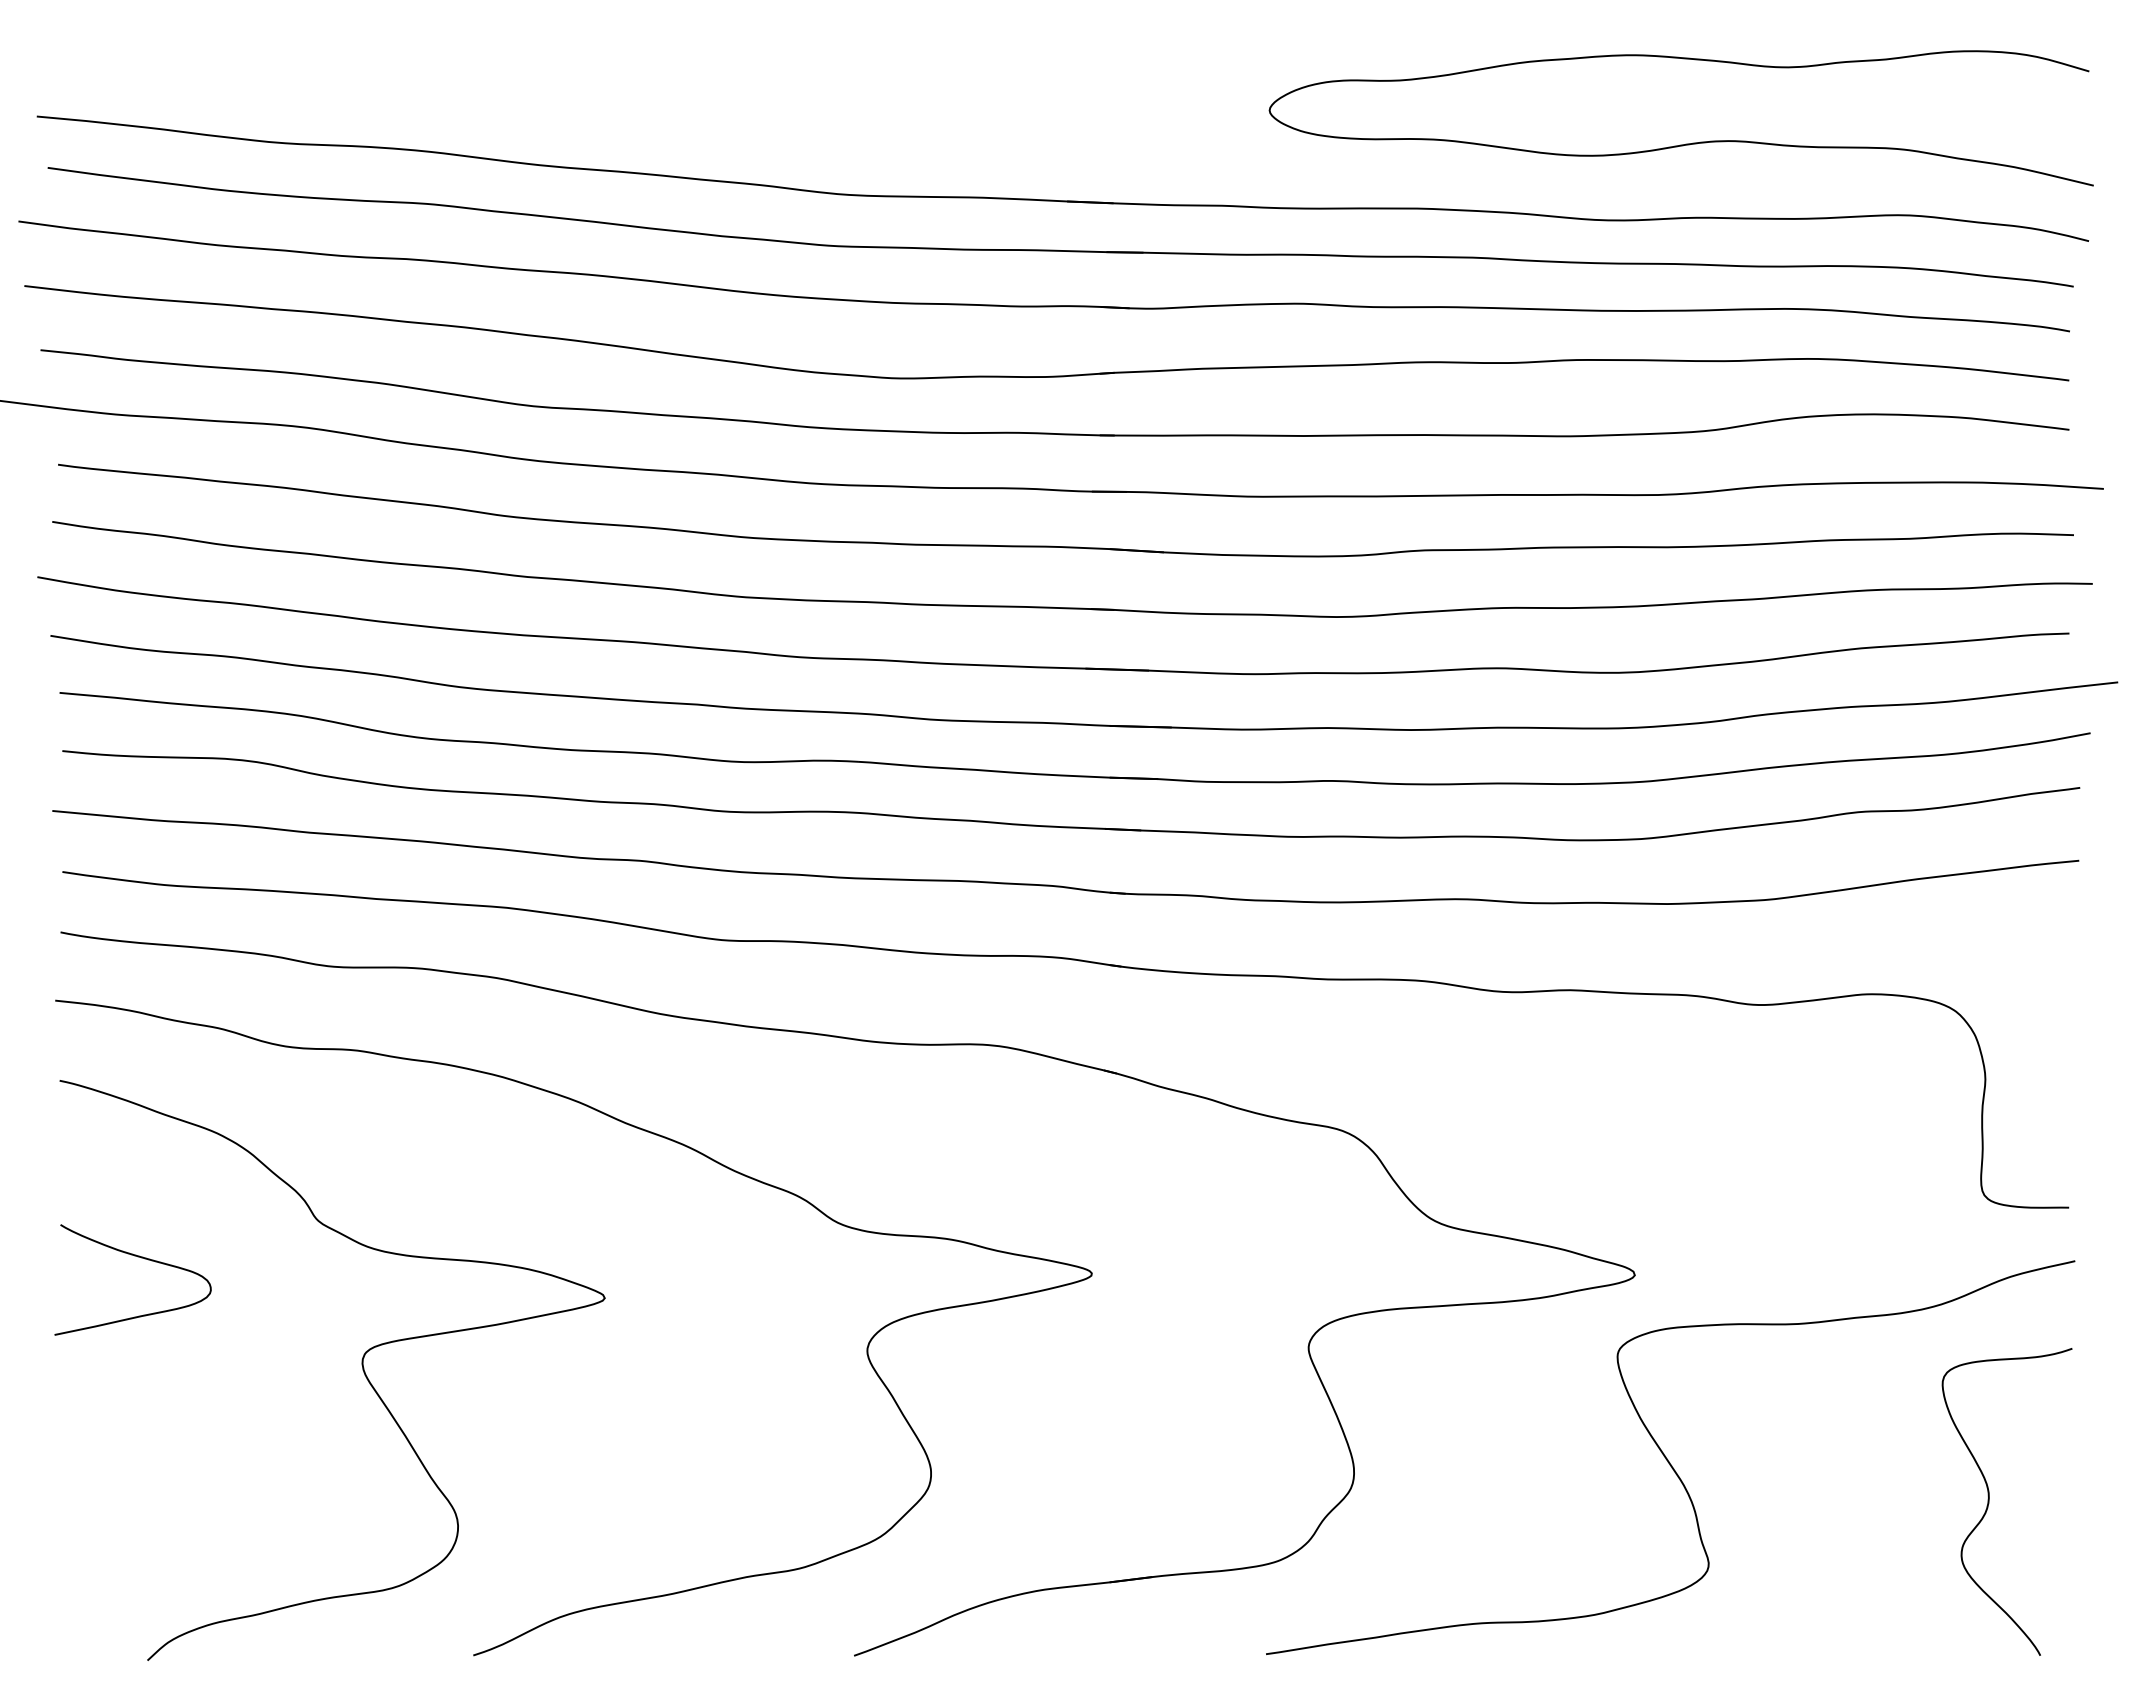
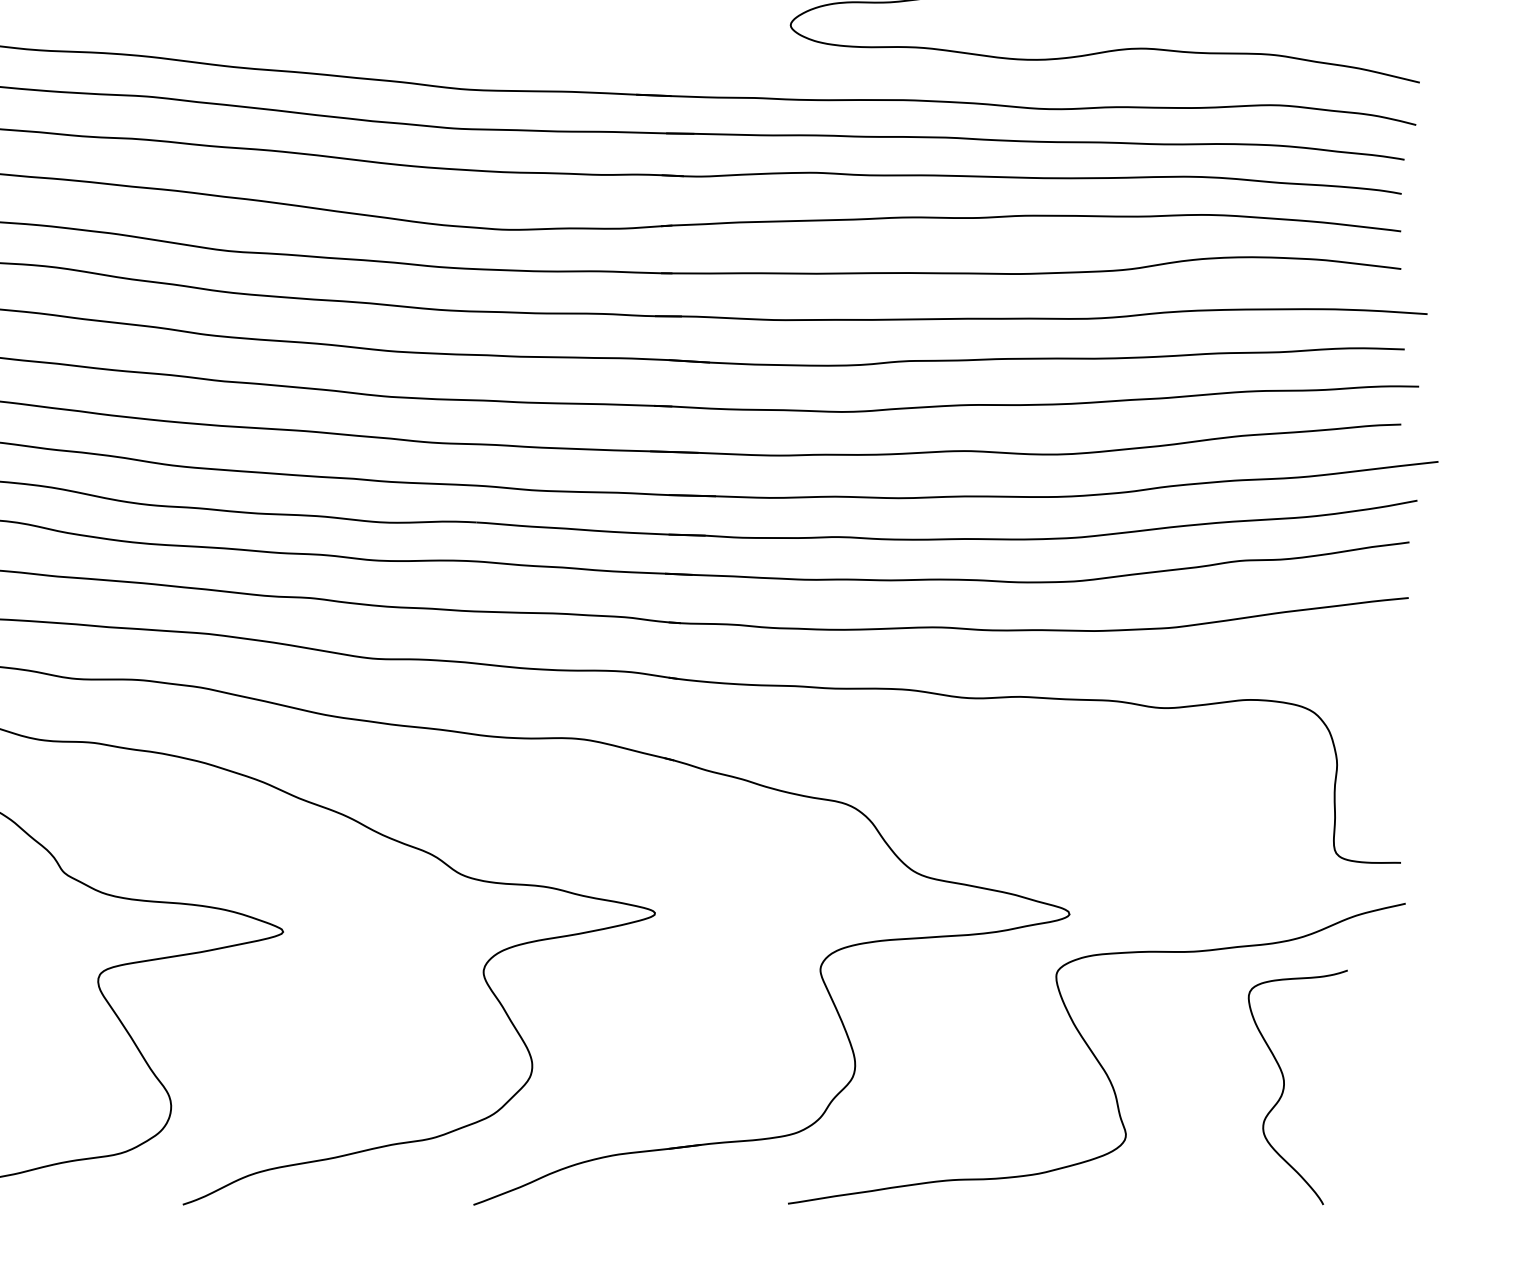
curve: (1989, 1501) -> (1284, 1087), moved

